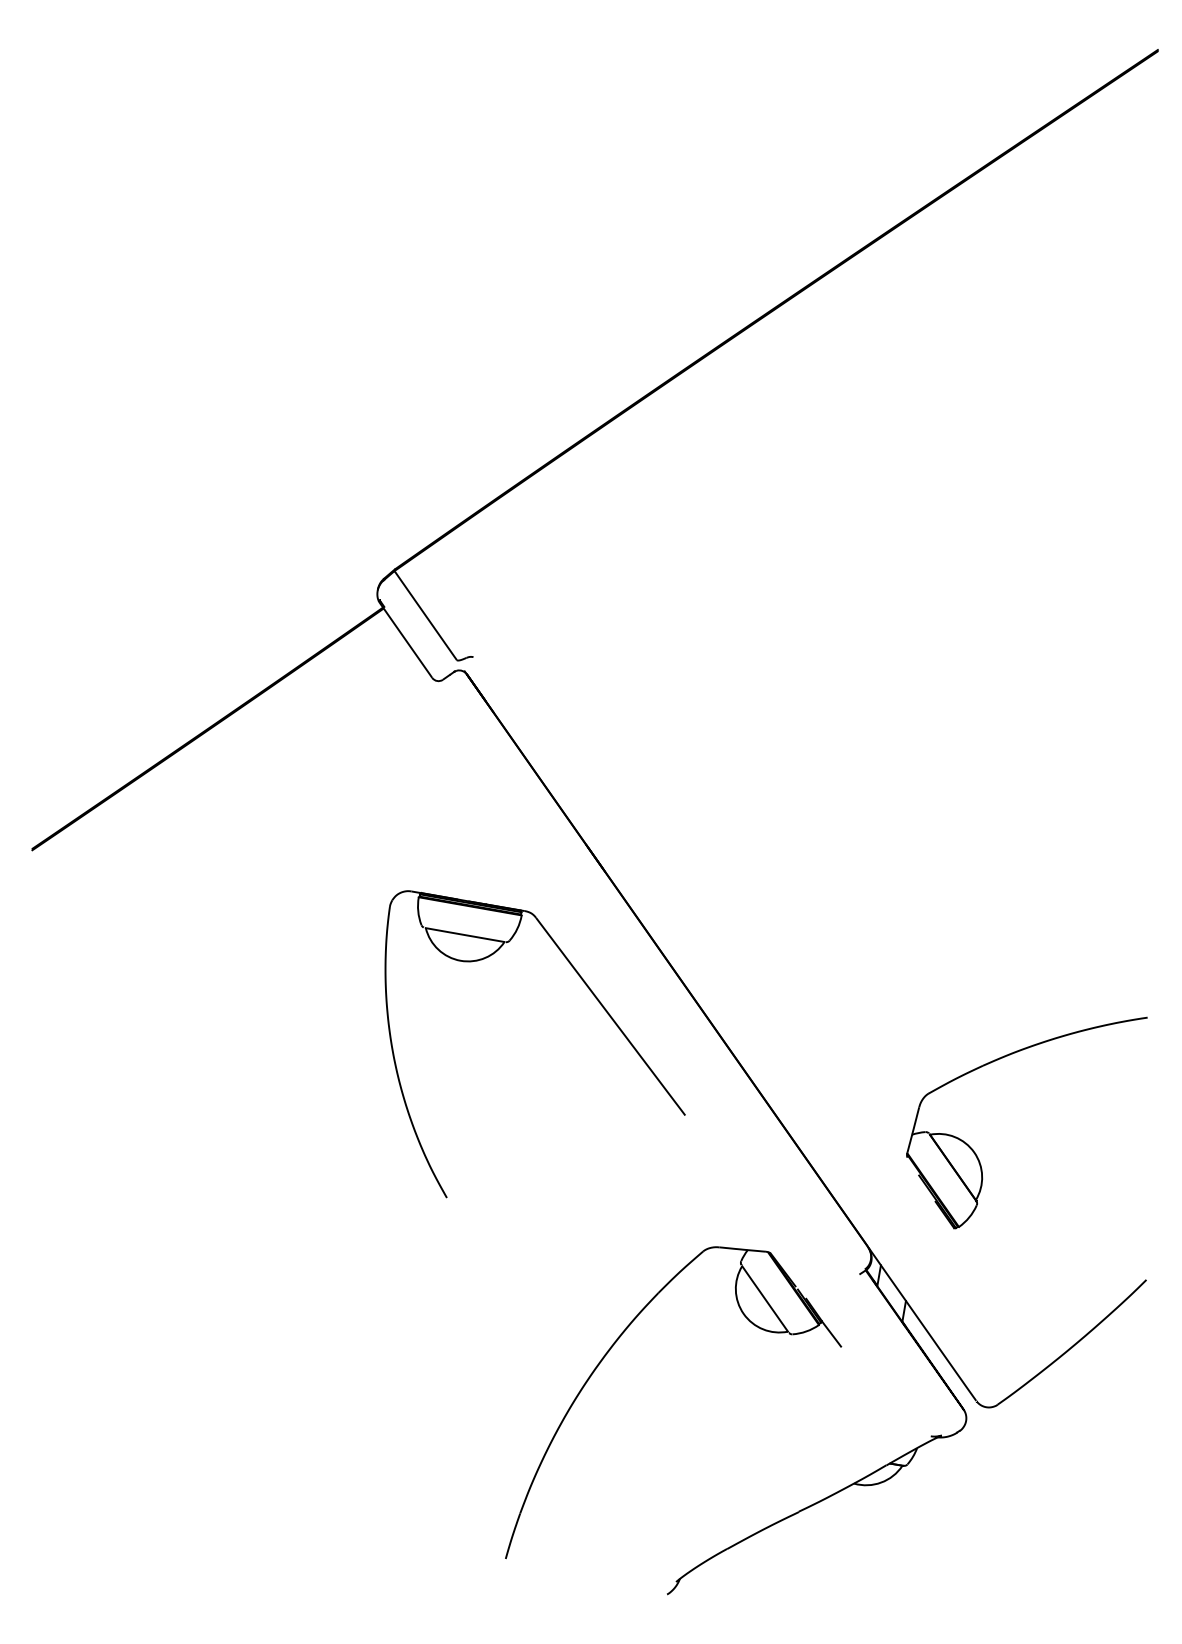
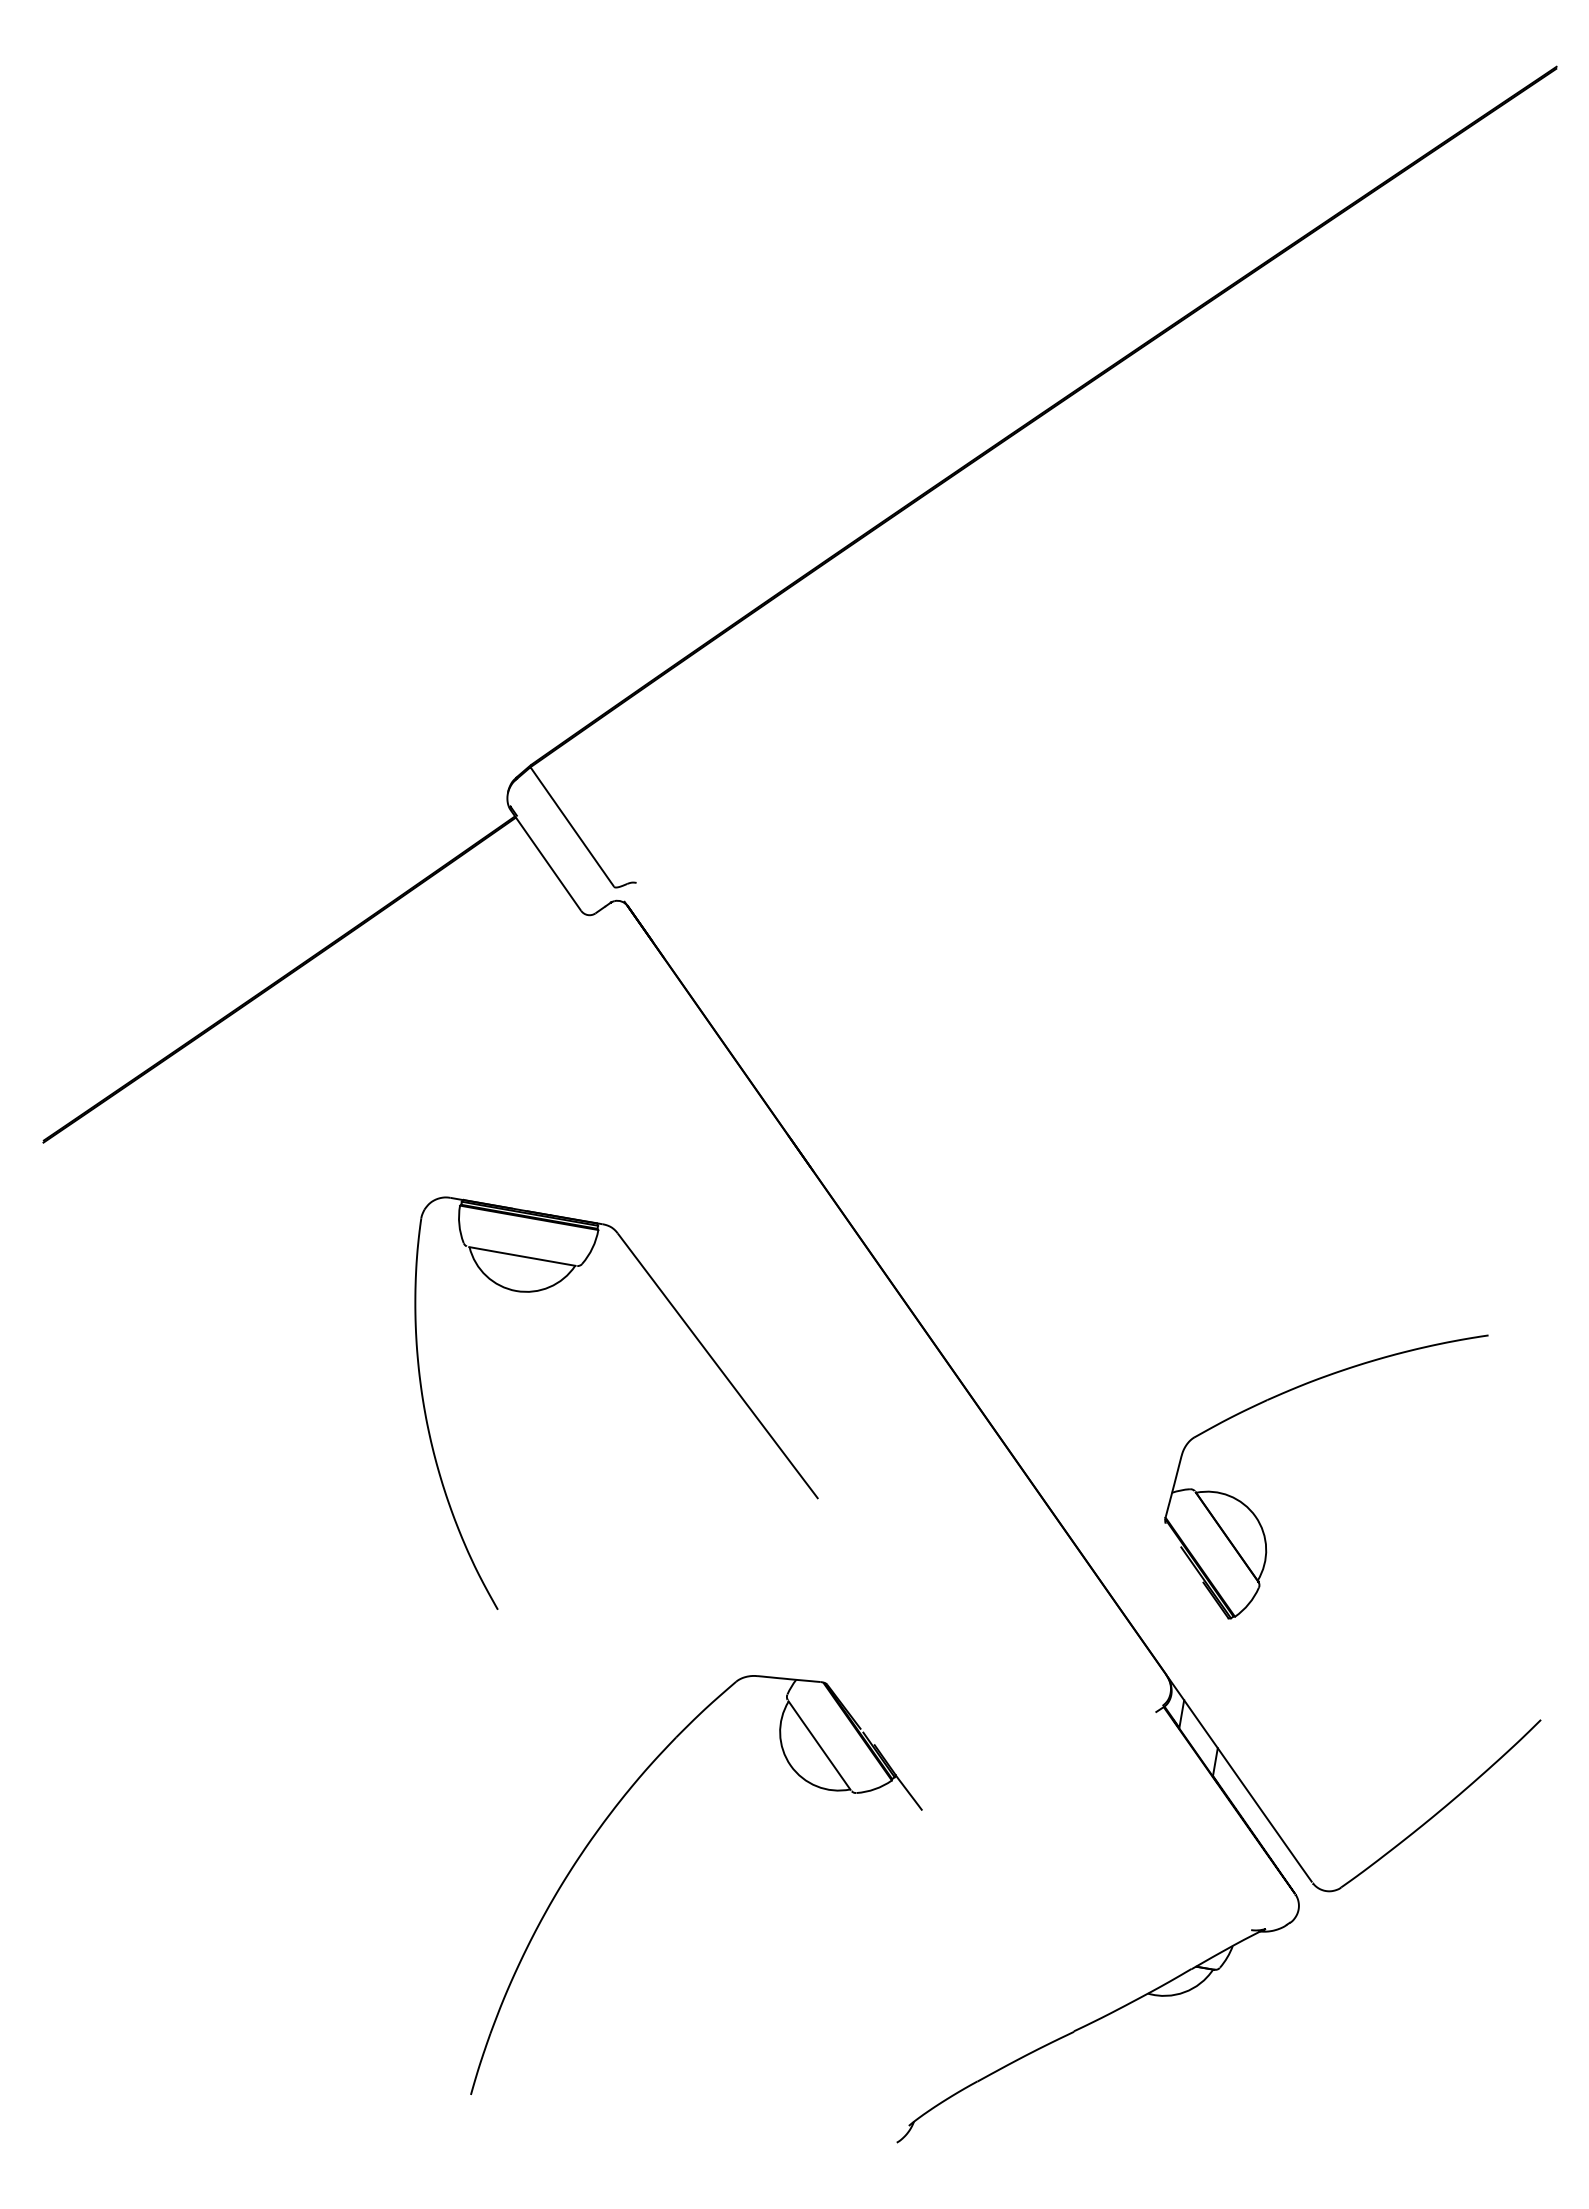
part: (596, 999) -> (698, 1342), moved
part: (977, 1155) -> (1259, 1520), moved
part: (607, 1354) -> (607, 1819), moved

